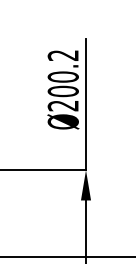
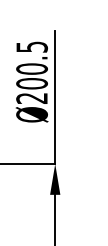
text: (62, 55) -> (31, 47), Ø200.2 -> Ø200.5

